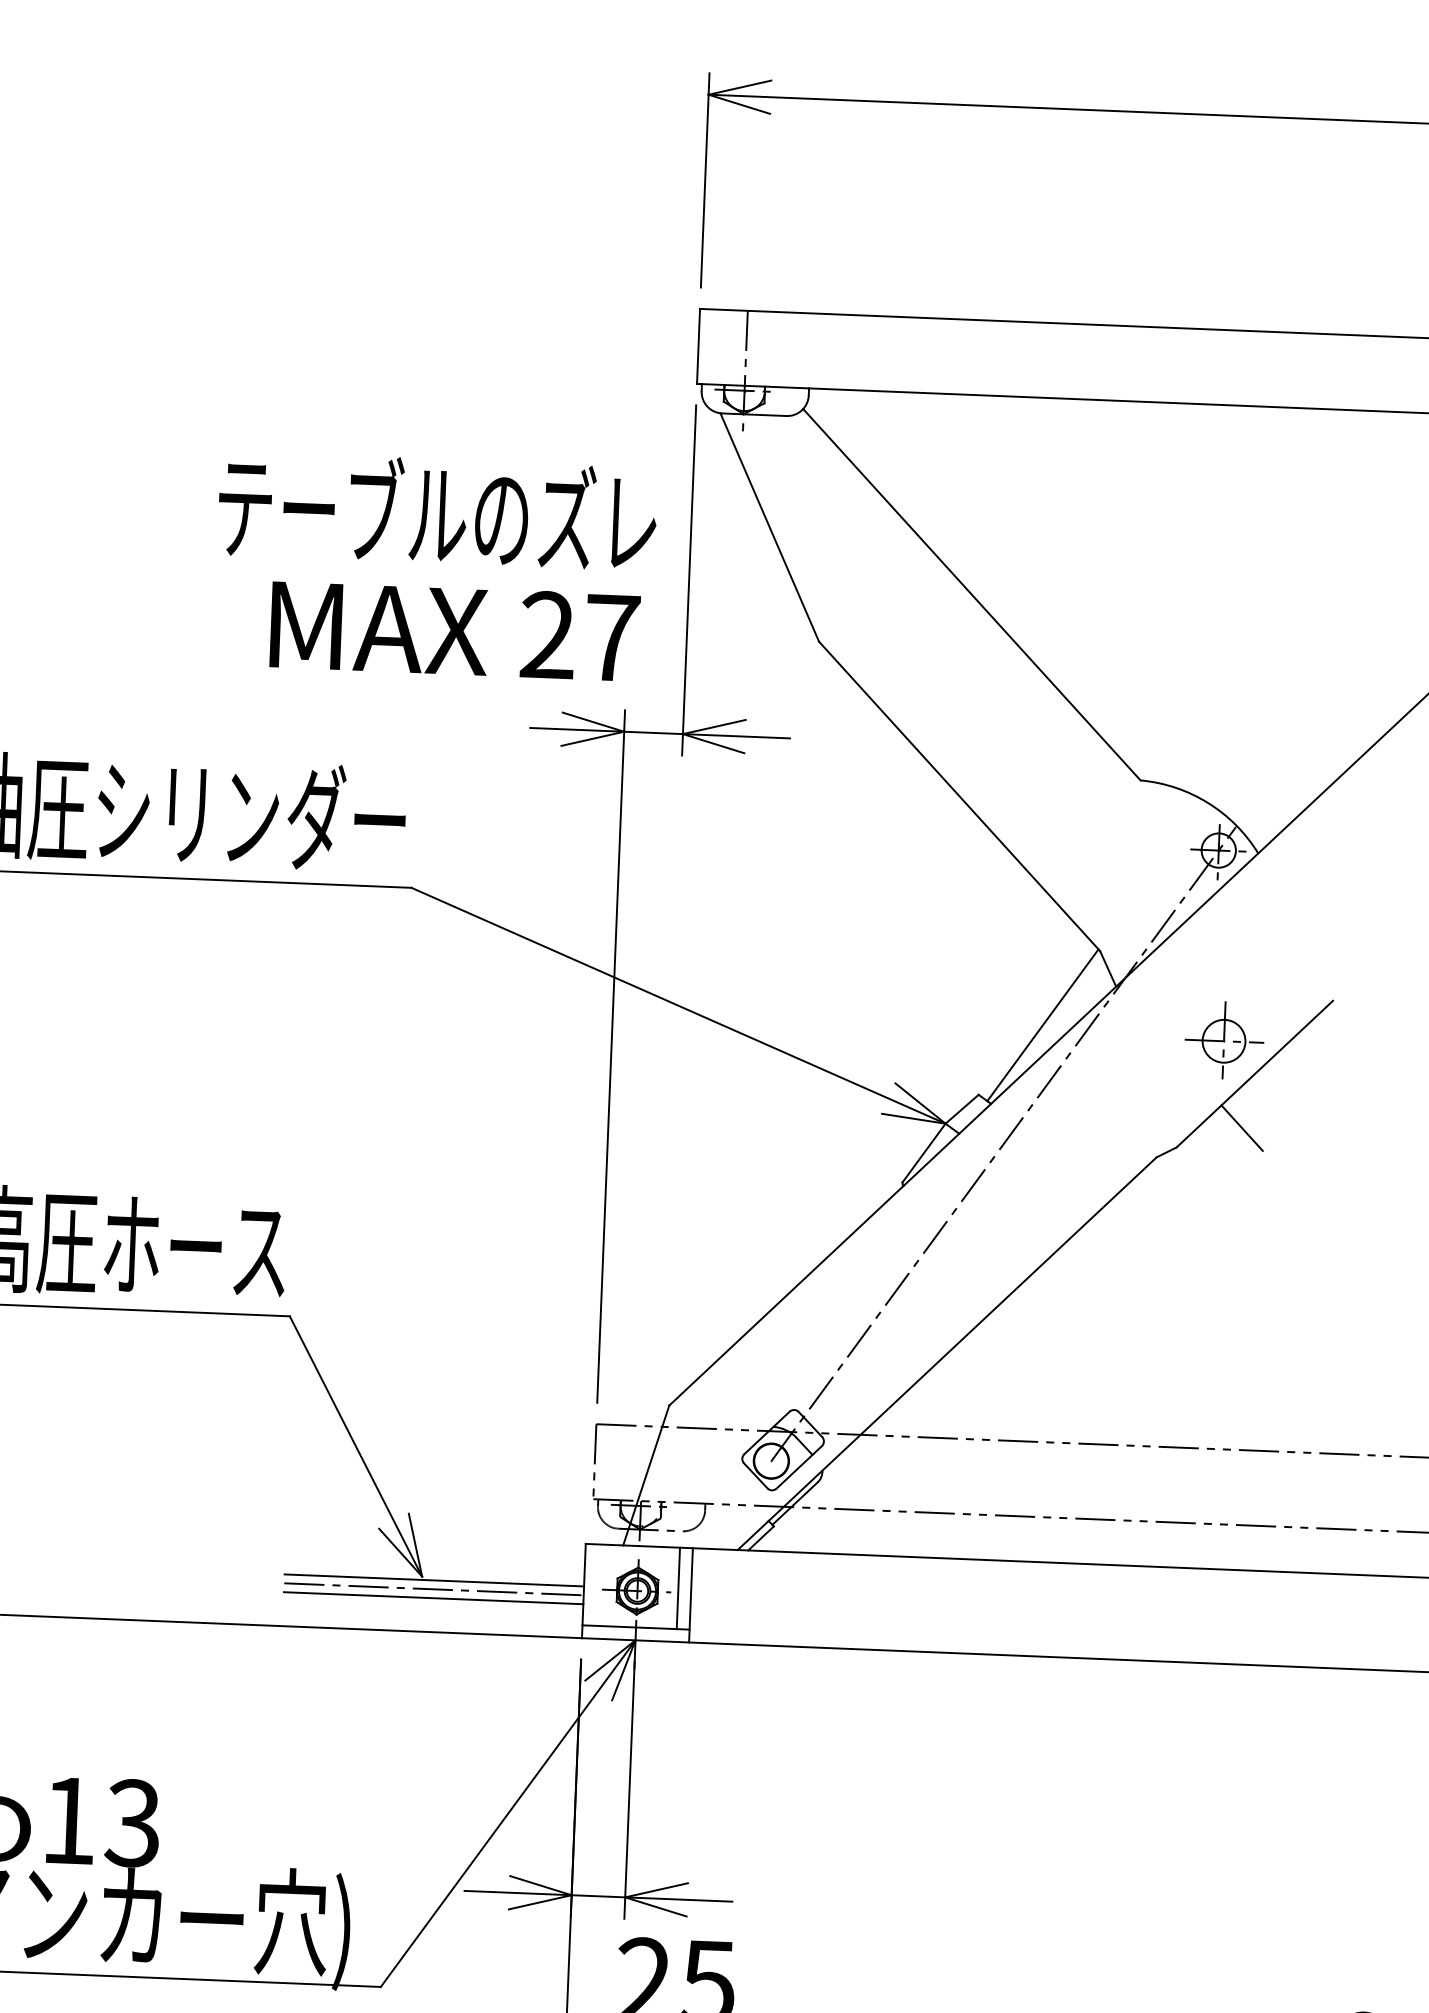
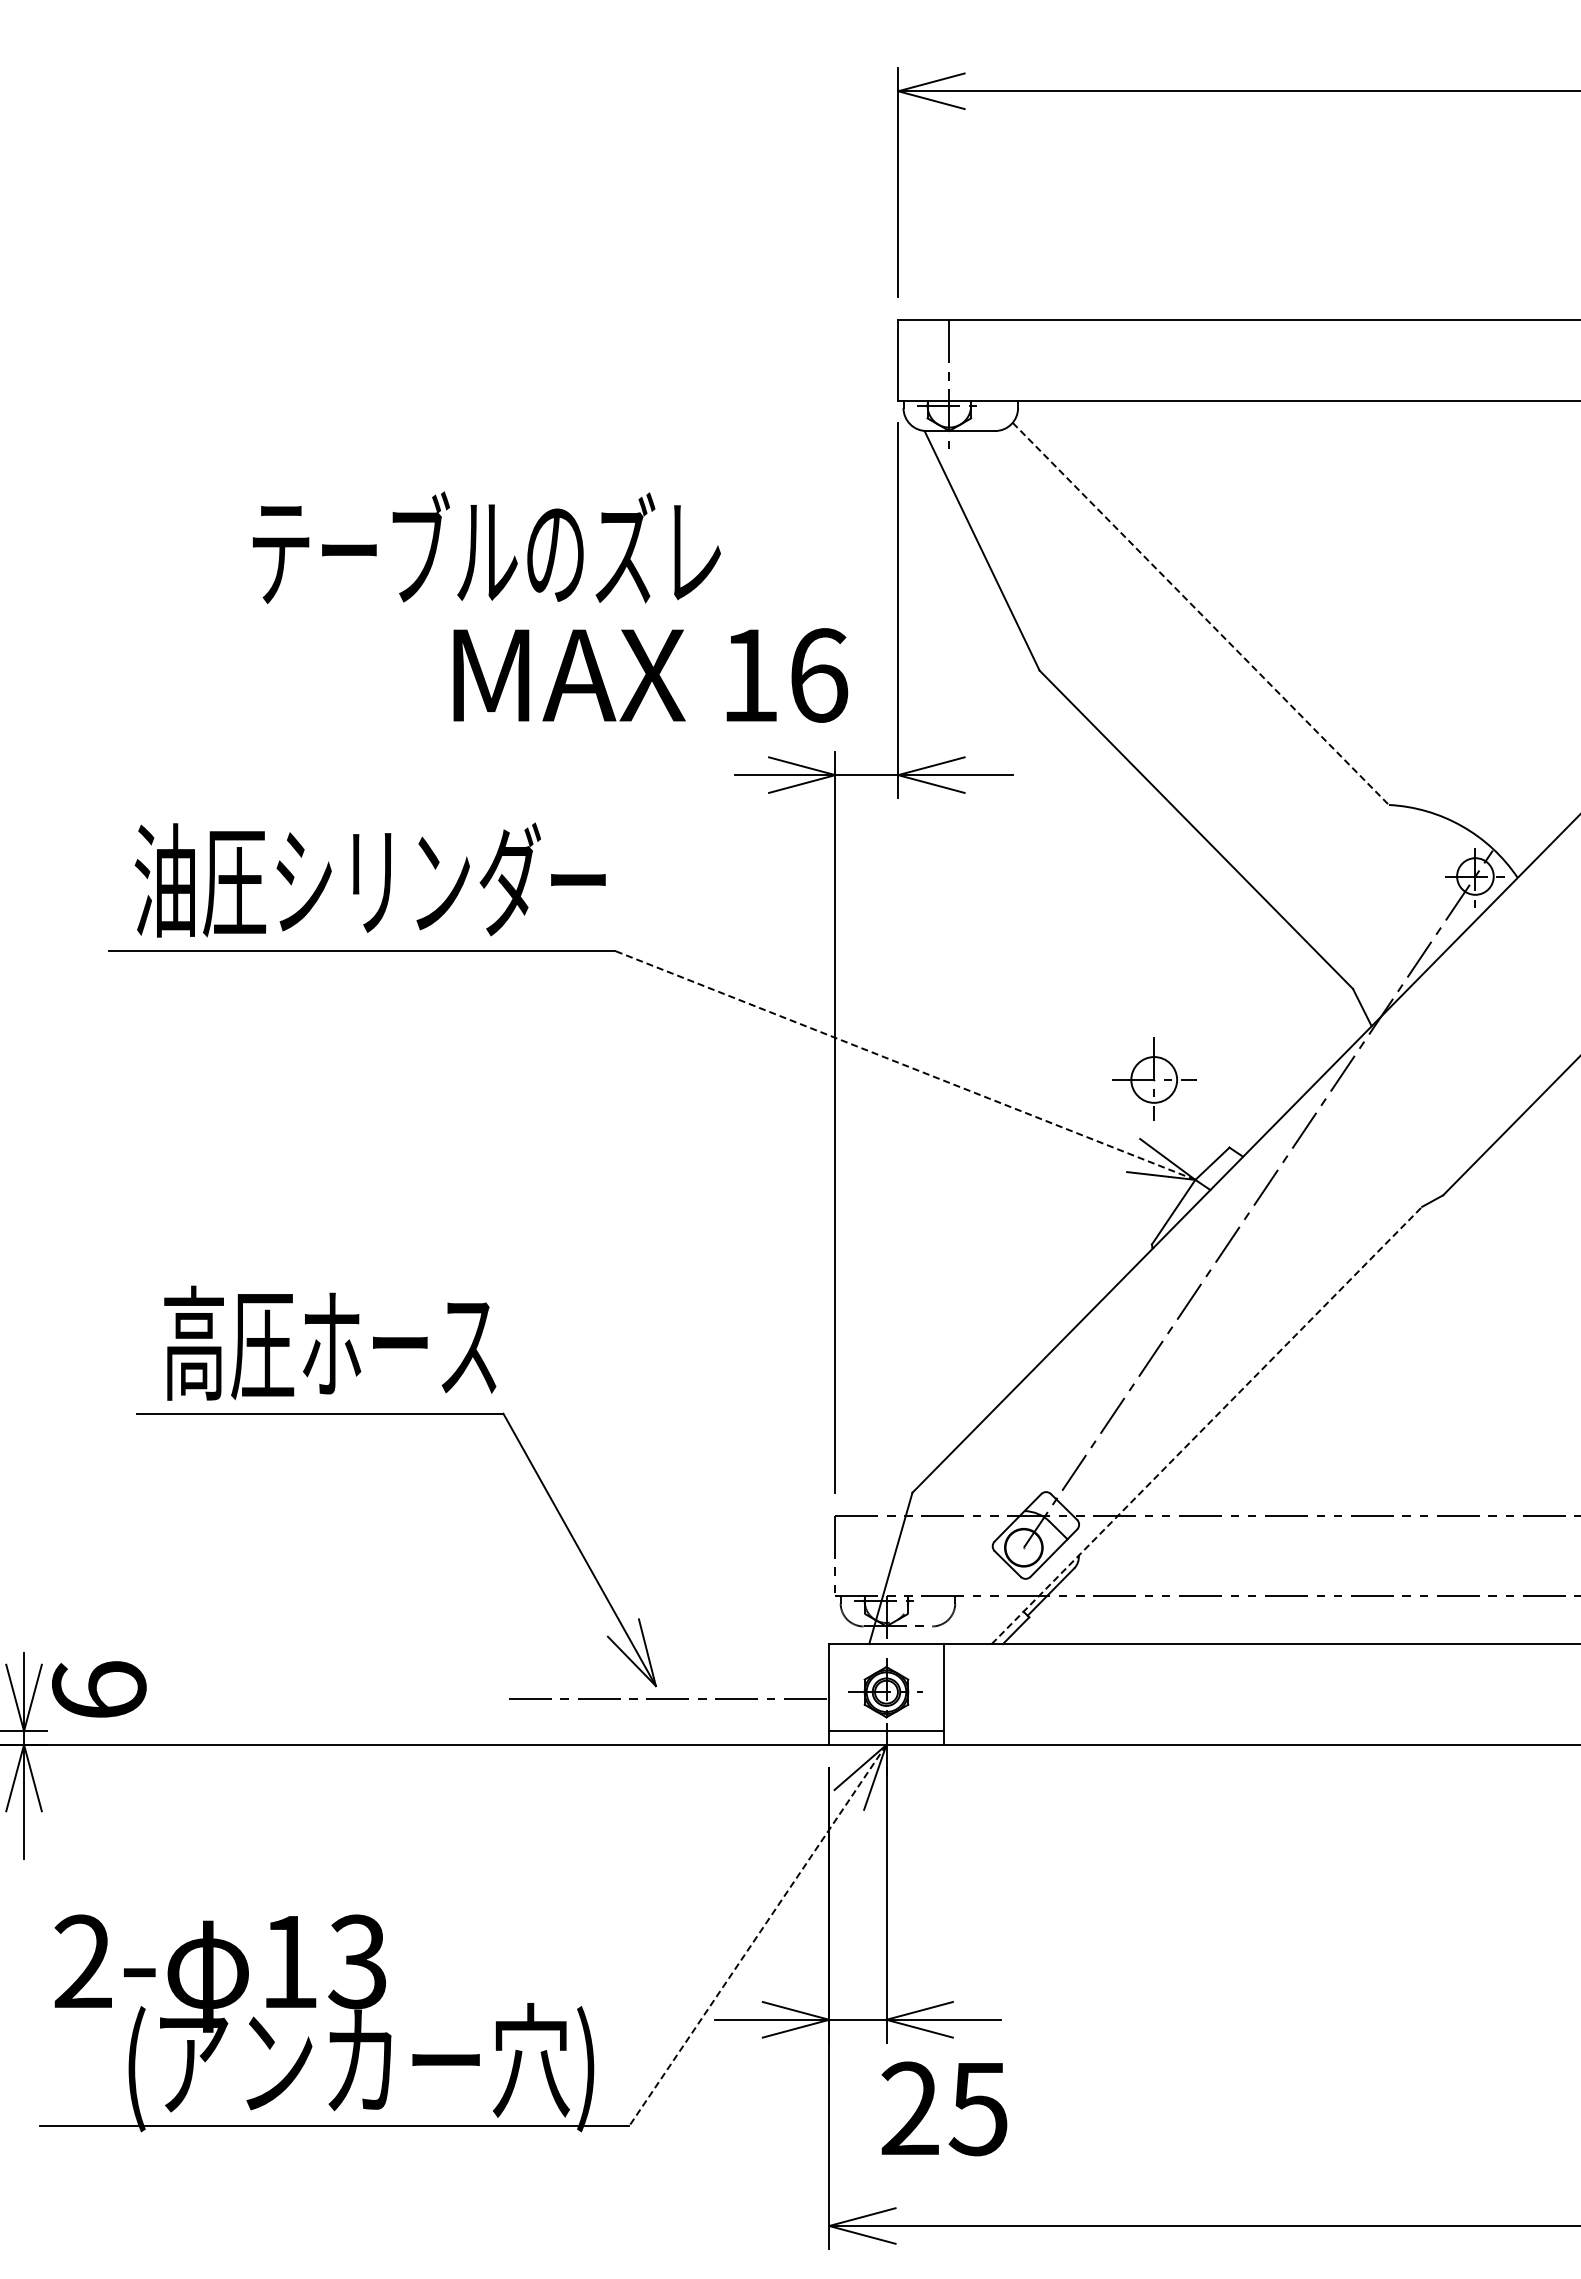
text: (437, 511) -> (486, 547), moved
line: (972, 595) -> (1201, 614), solid -> dashed
text: (580, 636) -> (784, 675), 27 -> 16
line: (678, 1005) -> (905, 1065), solid -> dashed
line: (1043, 1025) -> (1295, 1070), removed
part: (1224, 1039) -> (1154, 1078), moved
line: (1242, 1127) -> (1512, 1171), removed
line: (946, 1353) -> (1206, 1425), solid -> dashed
line: (433, 1580) -> (668, 1689), removed
line: (678, 1588) -> (930, 1687), removed
line: (433, 1598) -> (668, 1708), removed
line: (507, 1813) -> (757, 1935), solid -> dashed

